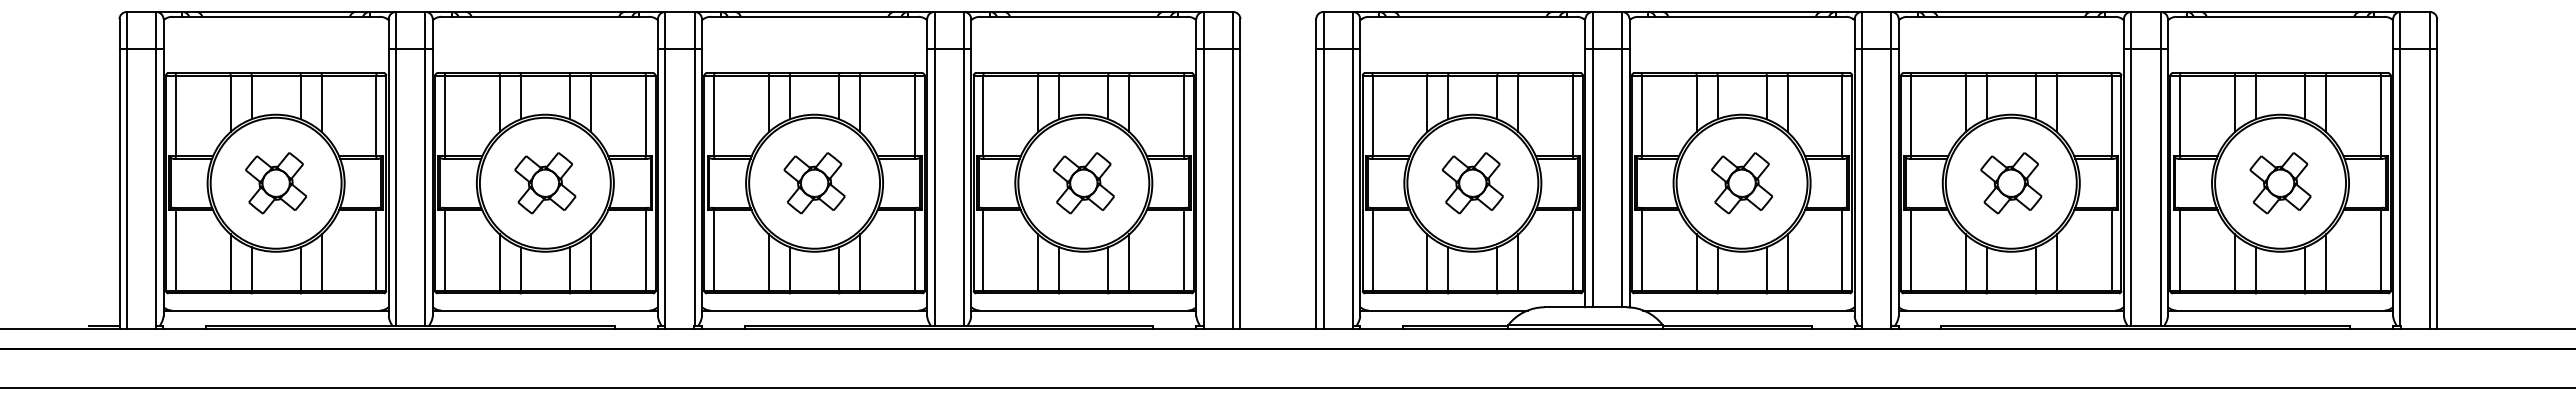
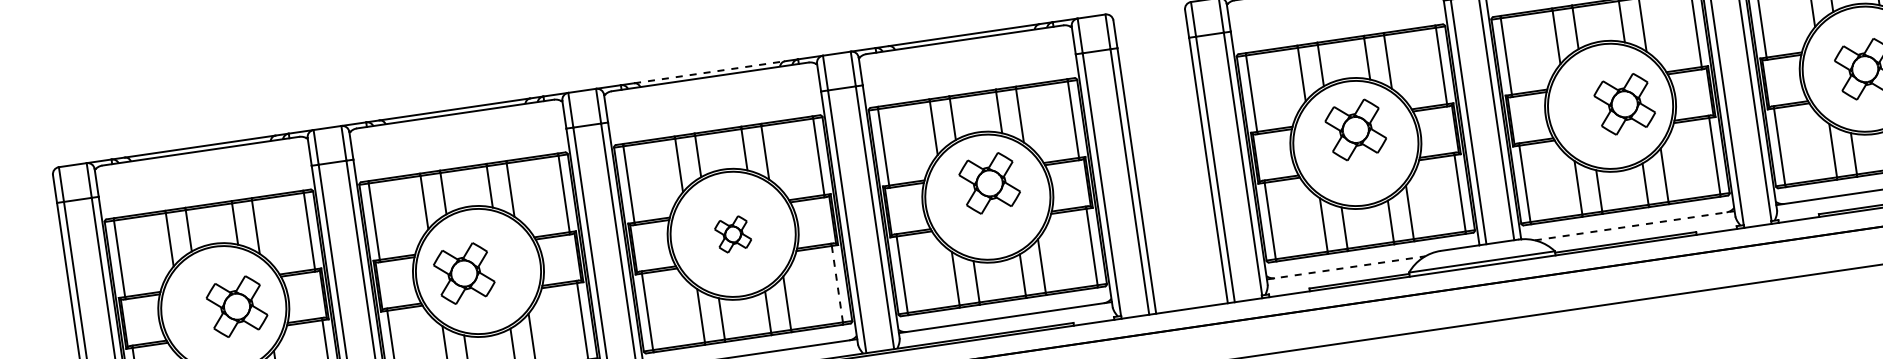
line: (814, 11) -> (709, 71), solid -> dashed
part: (276, 183) -> (237, 306), moved
part: (545, 183) -> (464, 273), moved
part: (814, 183) -> (733, 234), size x0.6
part: (1083, 183) -> (989, 183), moved
part: (1472, 183) -> (1355, 130), moved
part: (1741, 183) -> (1624, 104), moved
line: (914, 251) -> (837, 285), solid -> dashed
line: (1443, 310) -> (1345, 267), solid -> dashed
line: (1749, 310) -> (1635, 225), solid -> dashed

